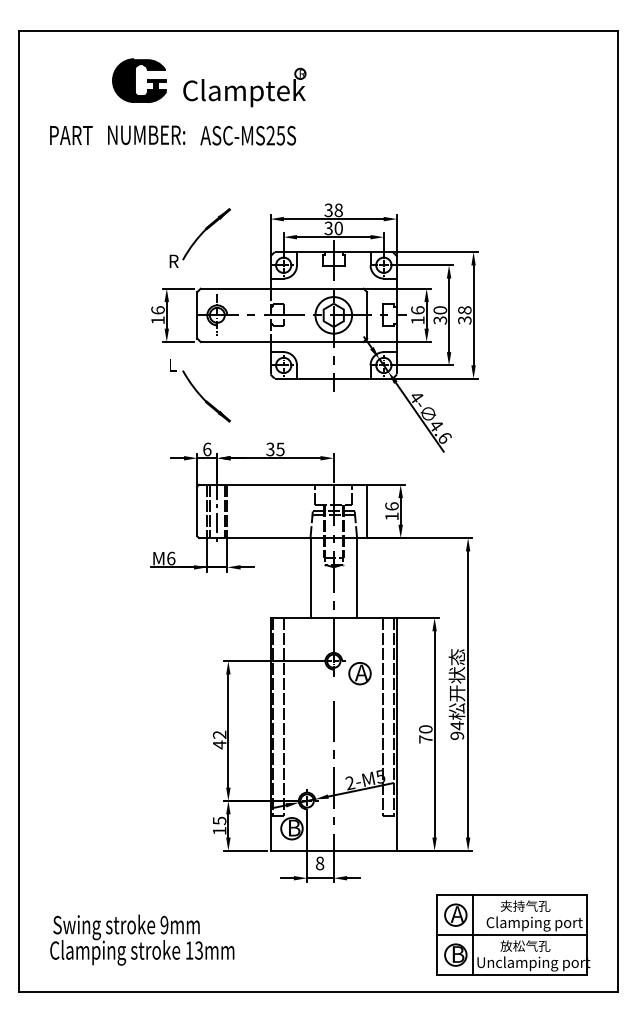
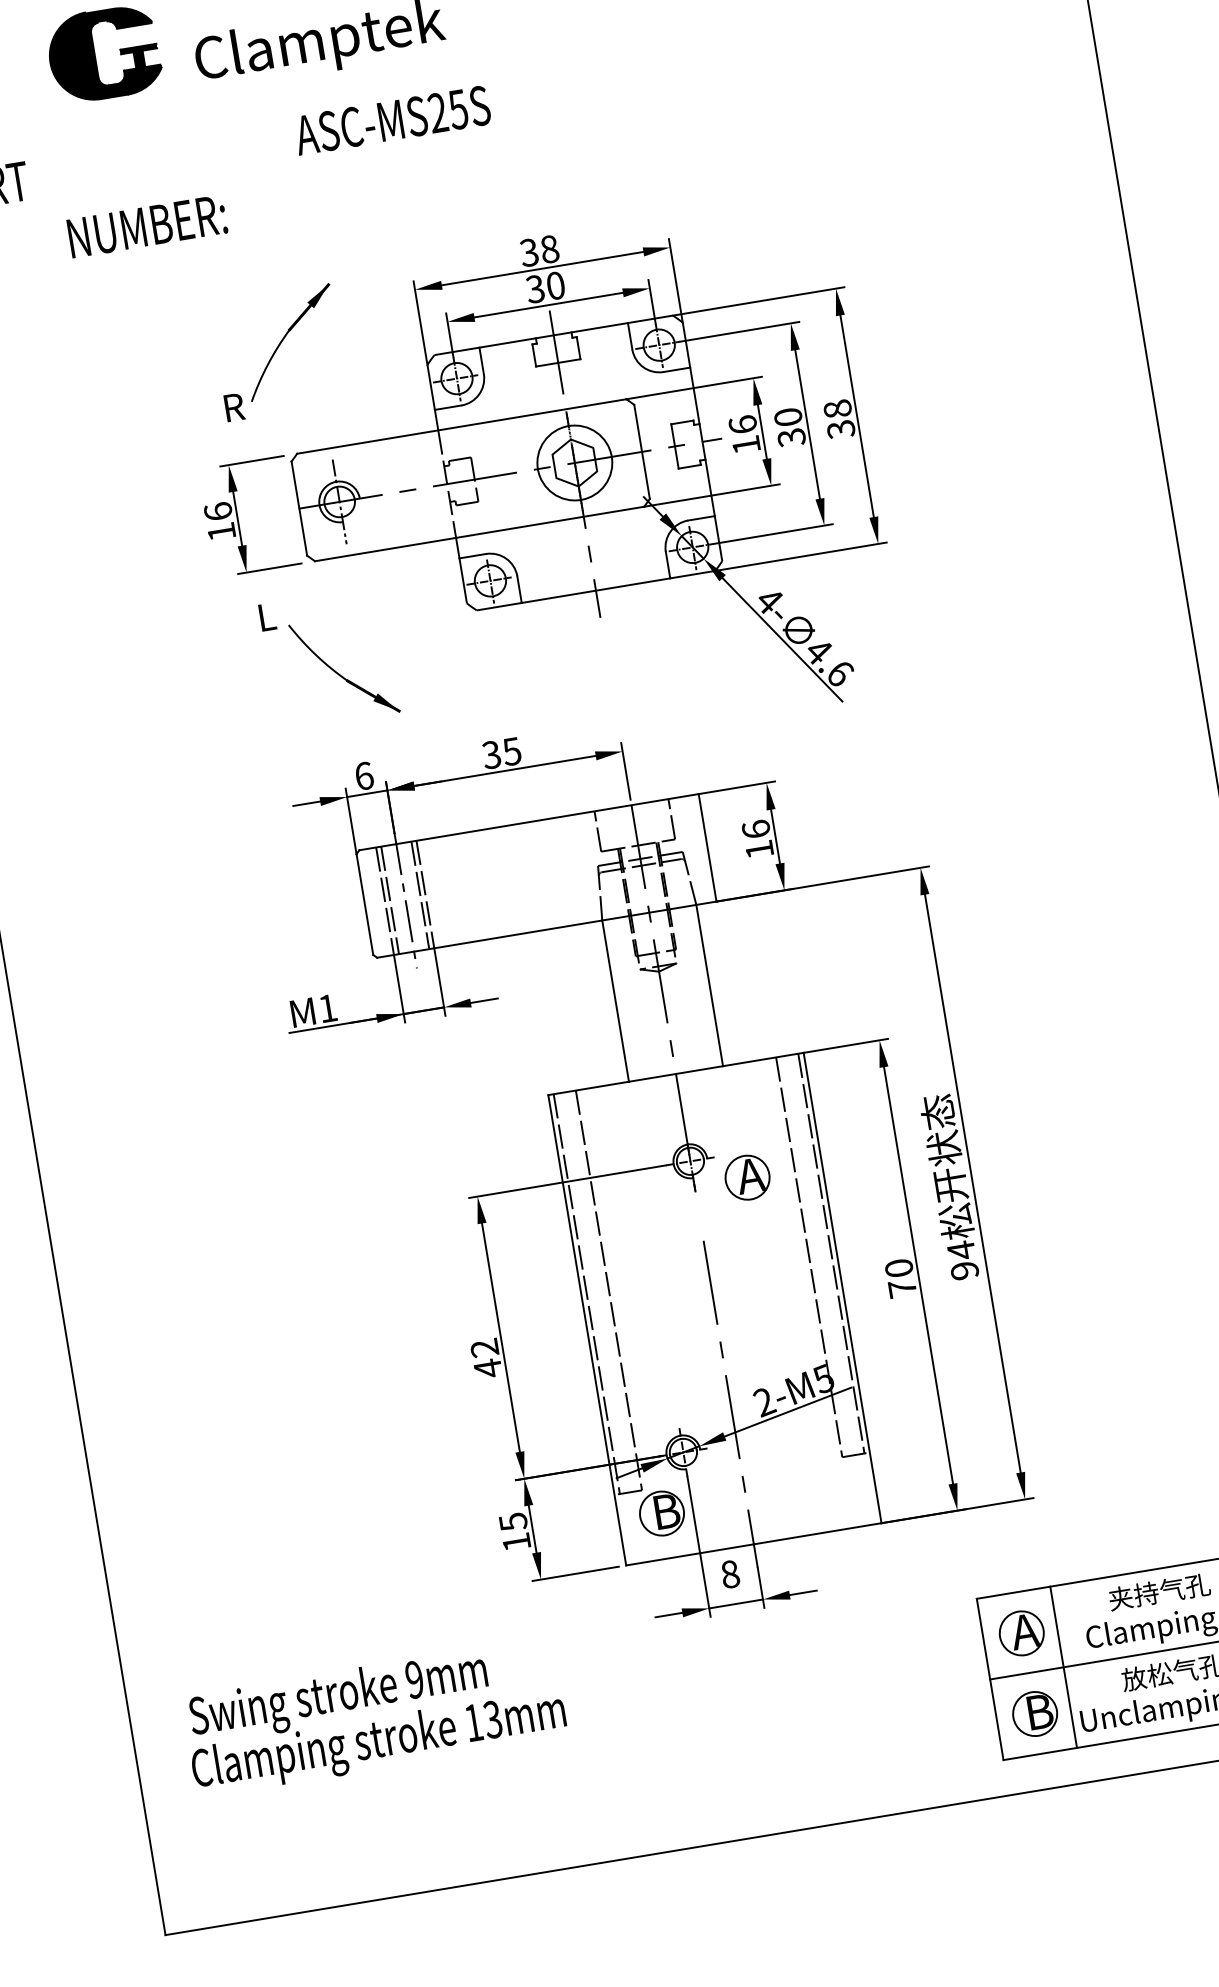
text: (146, 134) -> (146, 225), moved
text: (247, 135) -> (390, 120), moved
text: (171, 558) -> (328, 1008), M6 -> M1
text: (142, 939) -> (375, 1716), moved

